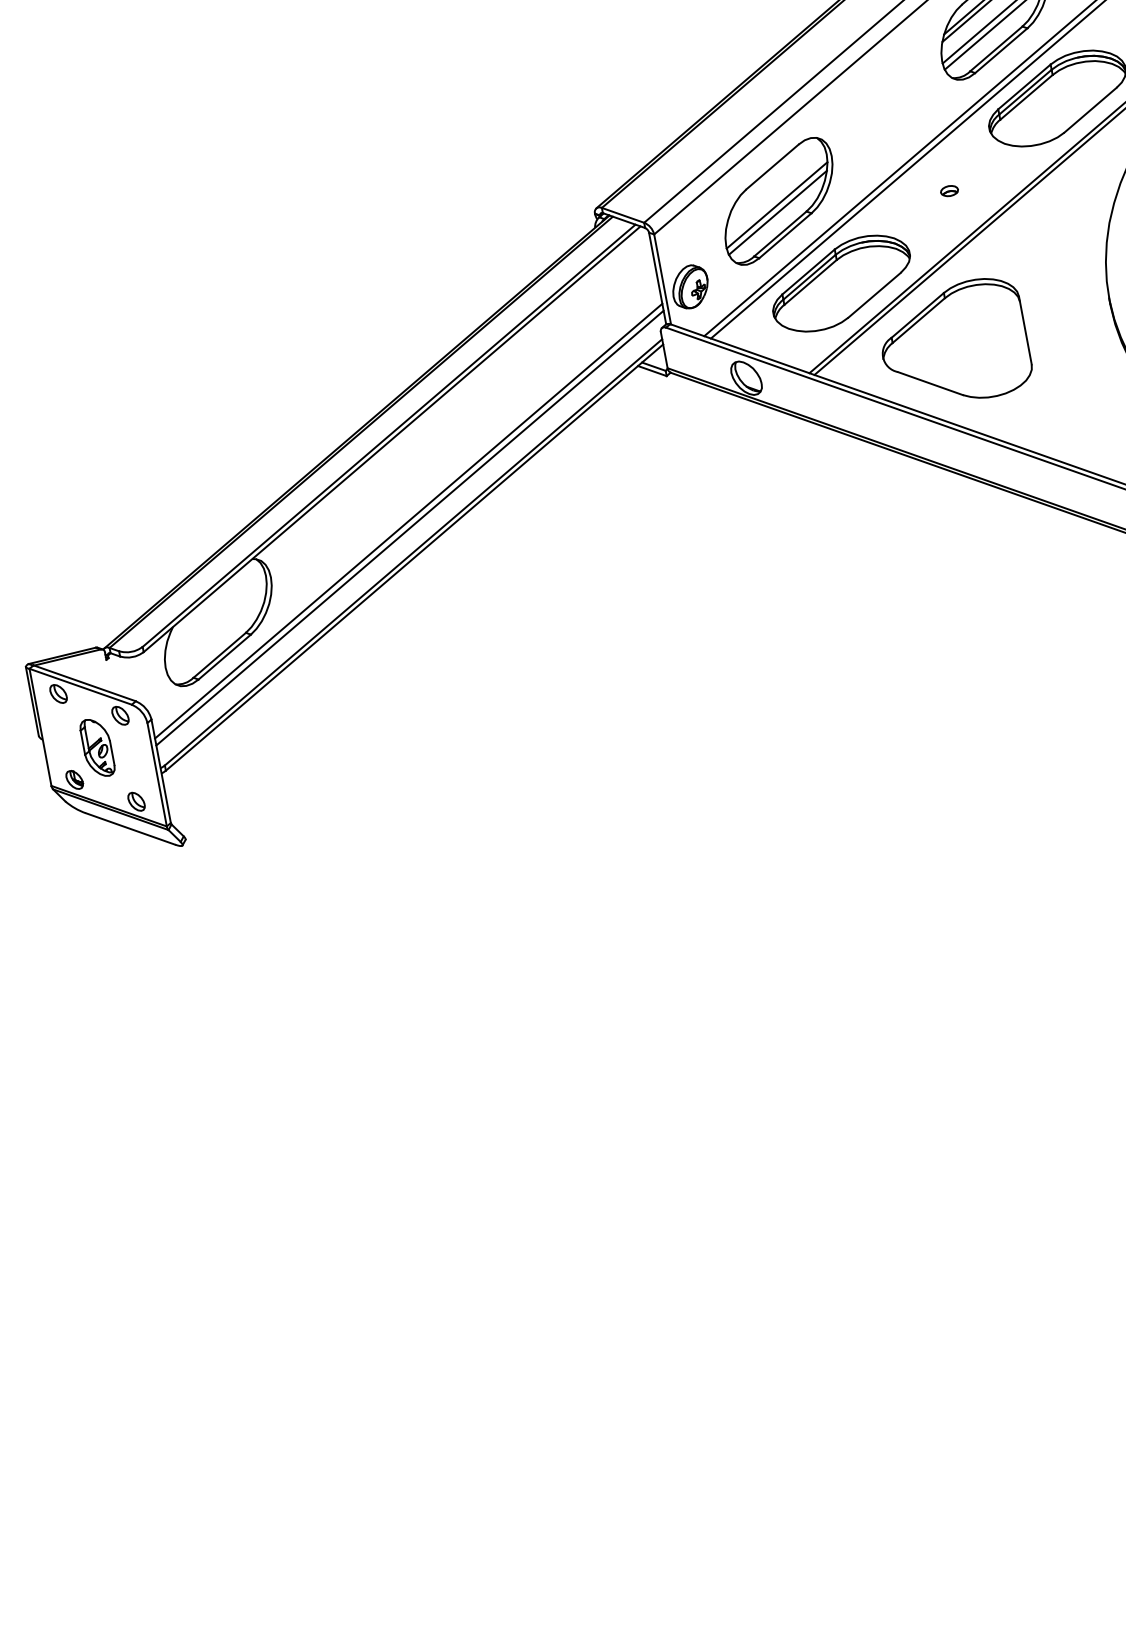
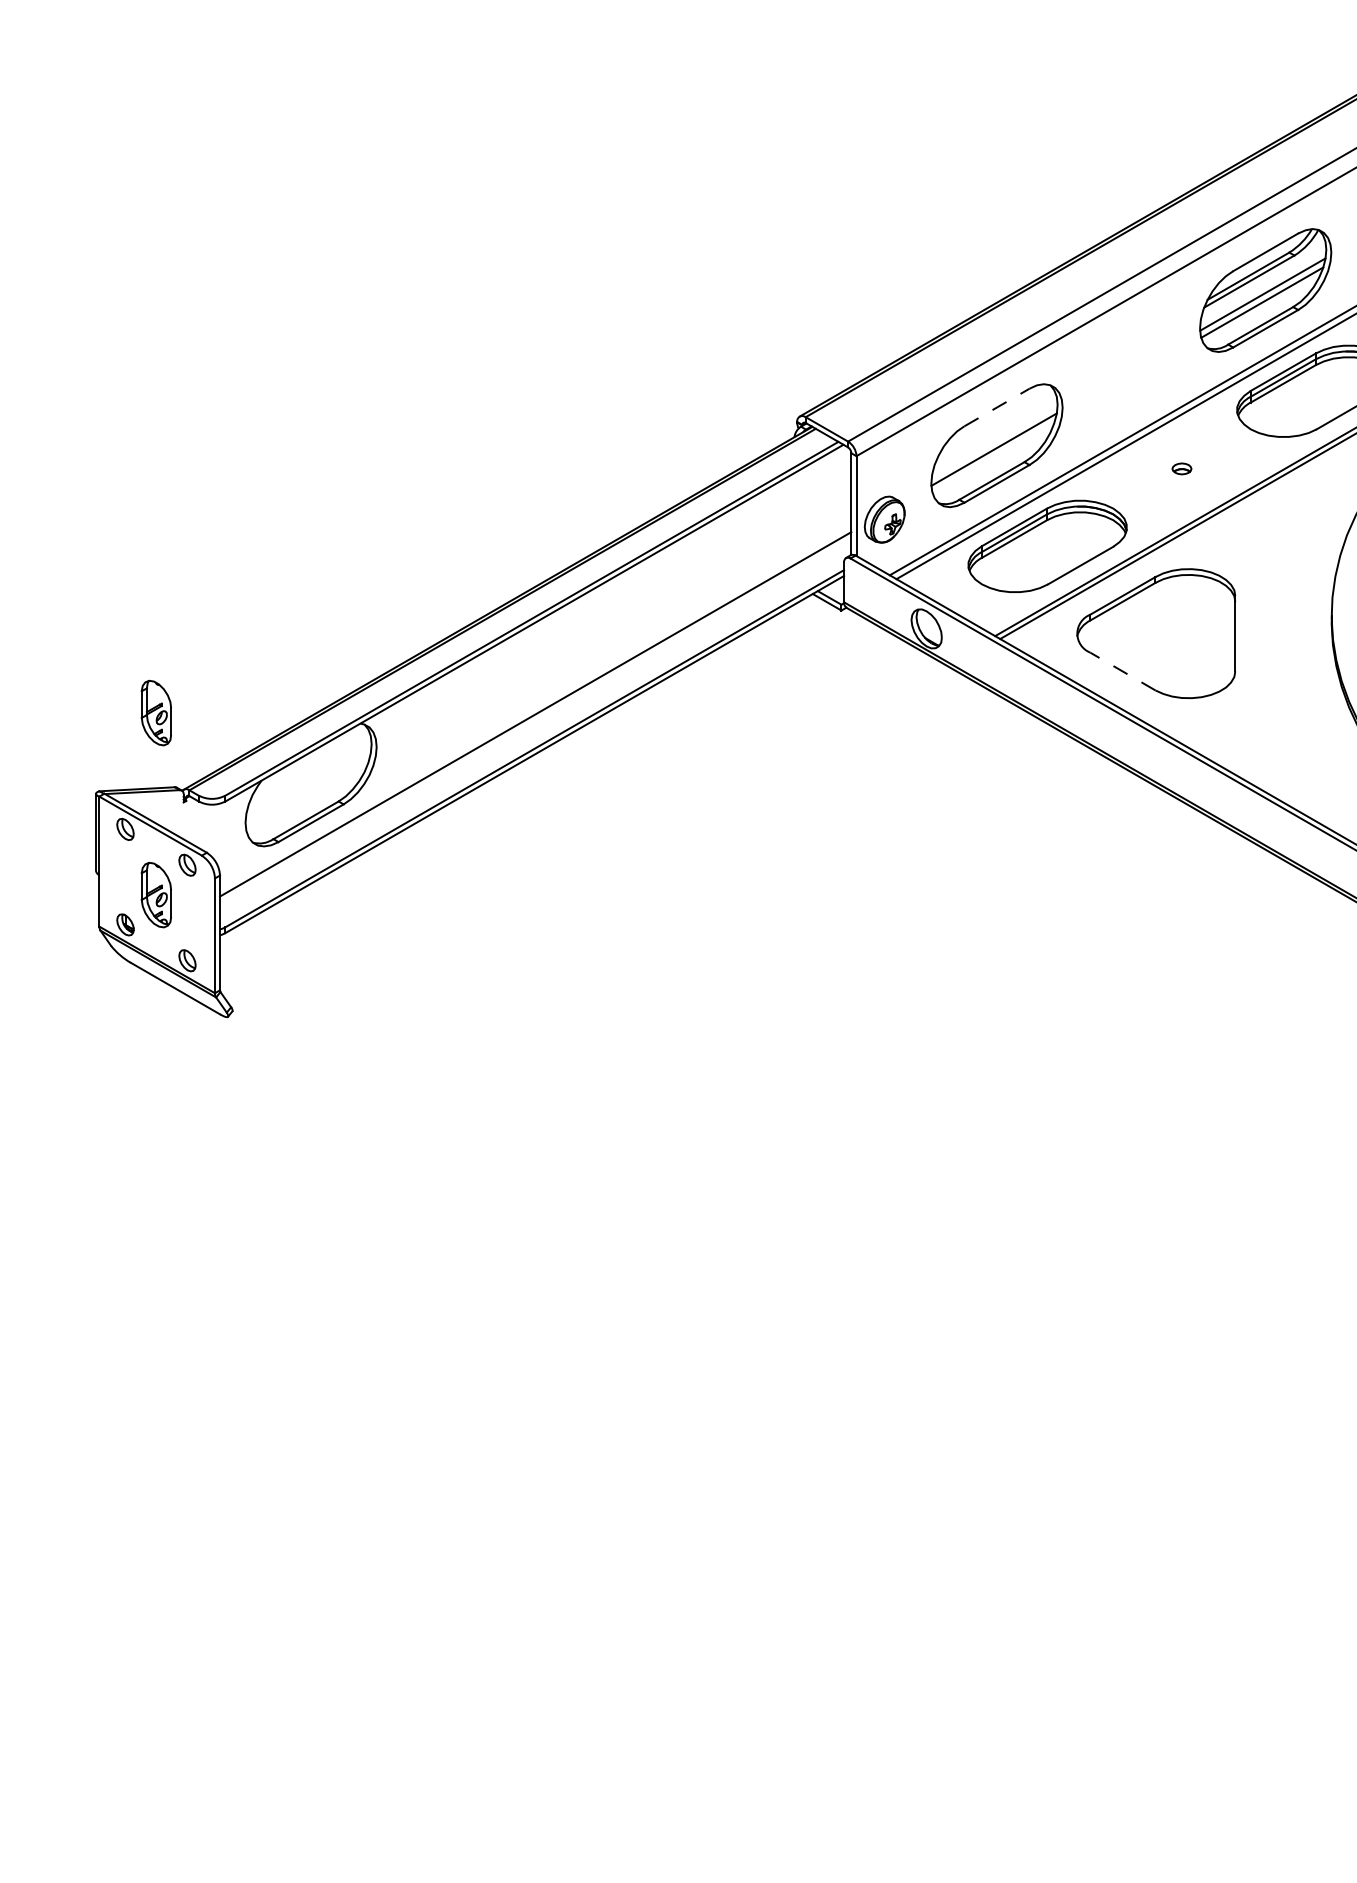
line: (773, 166) -> (997, 407), solid -> dashed
line: (777, 212) -> (993, 457), removed
line: (930, 383) -> (1122, 671), solid -> dashed
line: (409, 527) -> (535, 721), removed
part: (65, 583) -> (155, 712), added

